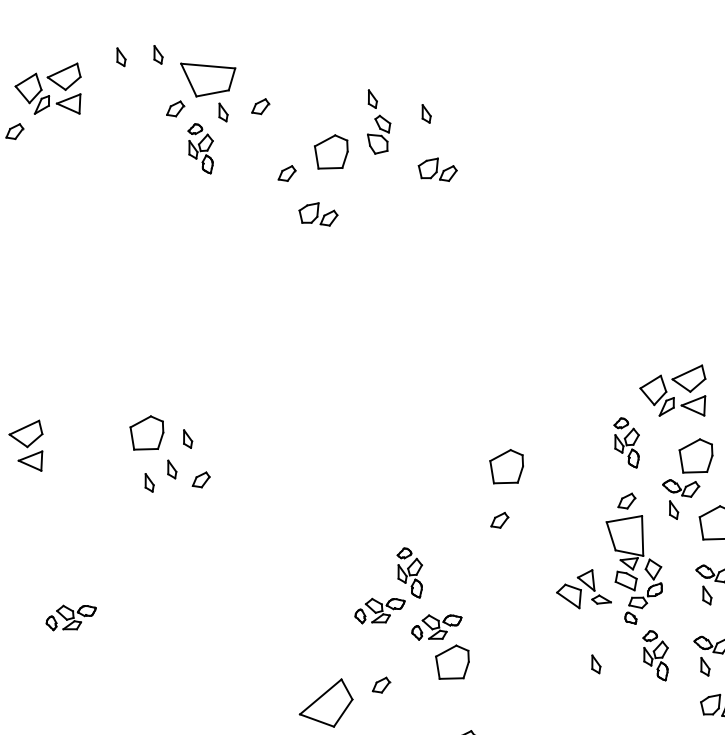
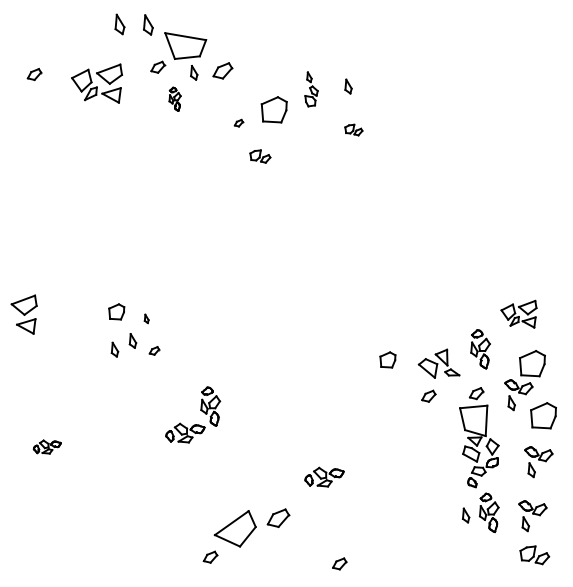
part: (158, 54) -> (148, 24), size x1.4
part: (121, 57) -> (120, 24), size x1.4
part: (49, 90) -> (97, 83), moved
part: (259, 106) -> (222, 70), size x1.4
part: (378, 121) -> (311, 89), size x0.7
part: (200, 149) -> (174, 99), size x0.6
part: (437, 169) -> (353, 129), size x0.6
part: (286, 172) -> (238, 122), size x0.6
part: (318, 214) -> (260, 156), size x0.7
part: (673, 393) -> (518, 314), size x0.7
part: (147, 432) -> (116, 311), size x0.6
part: (187, 438) -> (146, 318), size x0.6
part: (506, 466) -> (387, 359), size x0.6
part: (201, 479) -> (154, 350), size x0.7
part: (499, 519) -> (428, 395), moved
part: (397, 579) -> (200, 410), moved
part: (582, 589) -> (438, 363), moved
part: (71, 616) -> (47, 446), size x0.7
part: (452, 661) -> (334, 504), removed
part: (596, 664) -> (466, 515), moved
part: (381, 684) -> (278, 517), size x1.6

